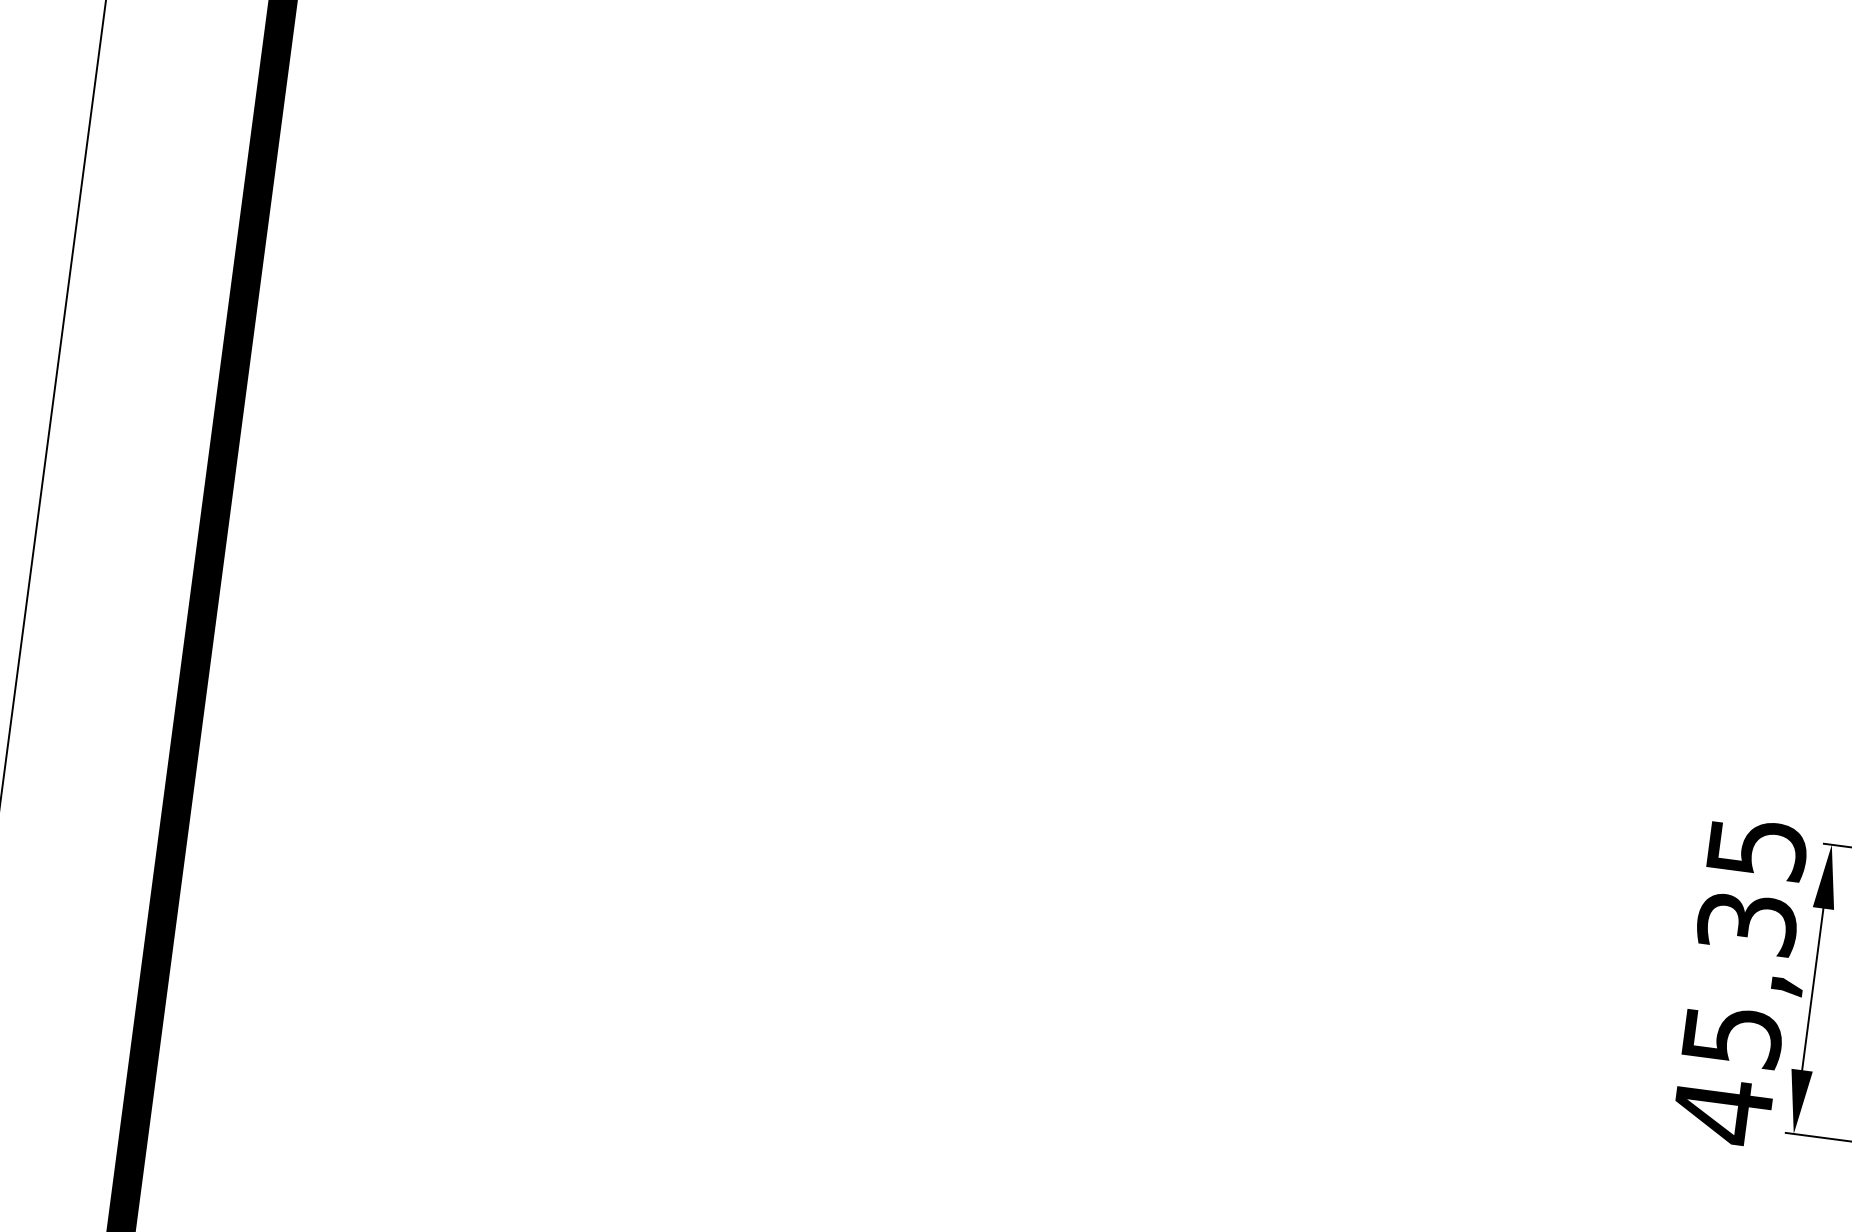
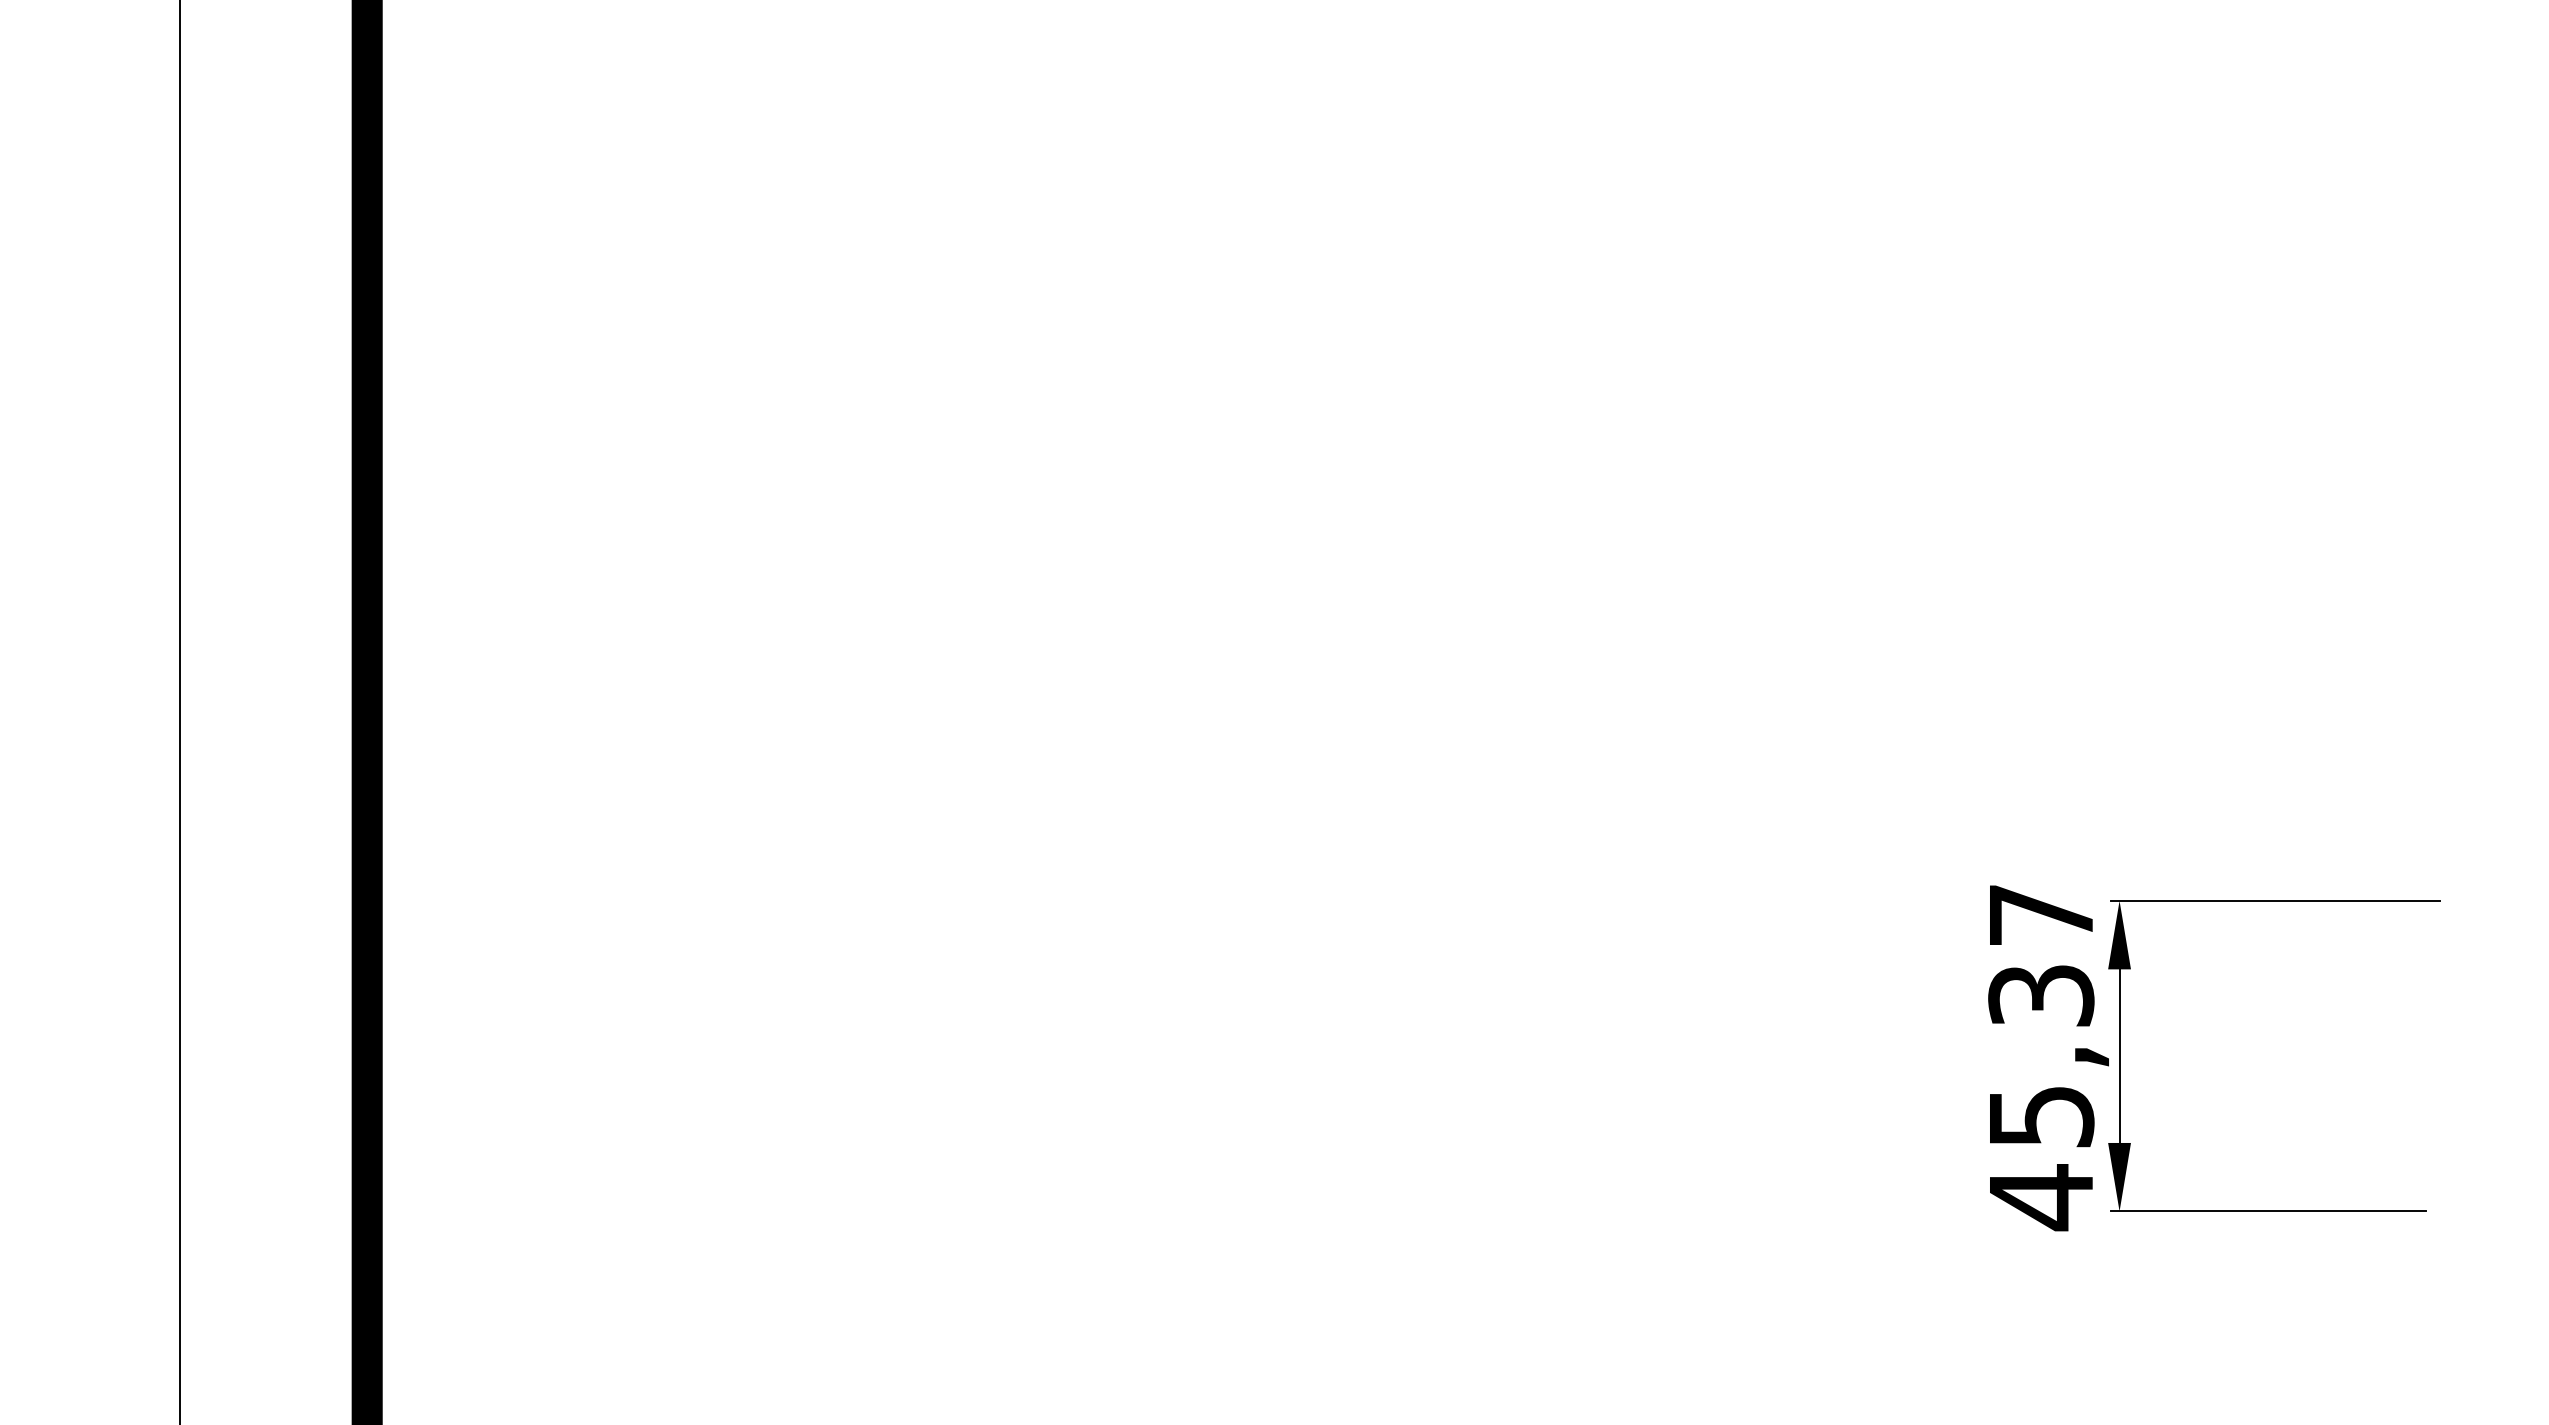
text: (1758, 848) -> (2042, 915), 45,35 -> 45,37

